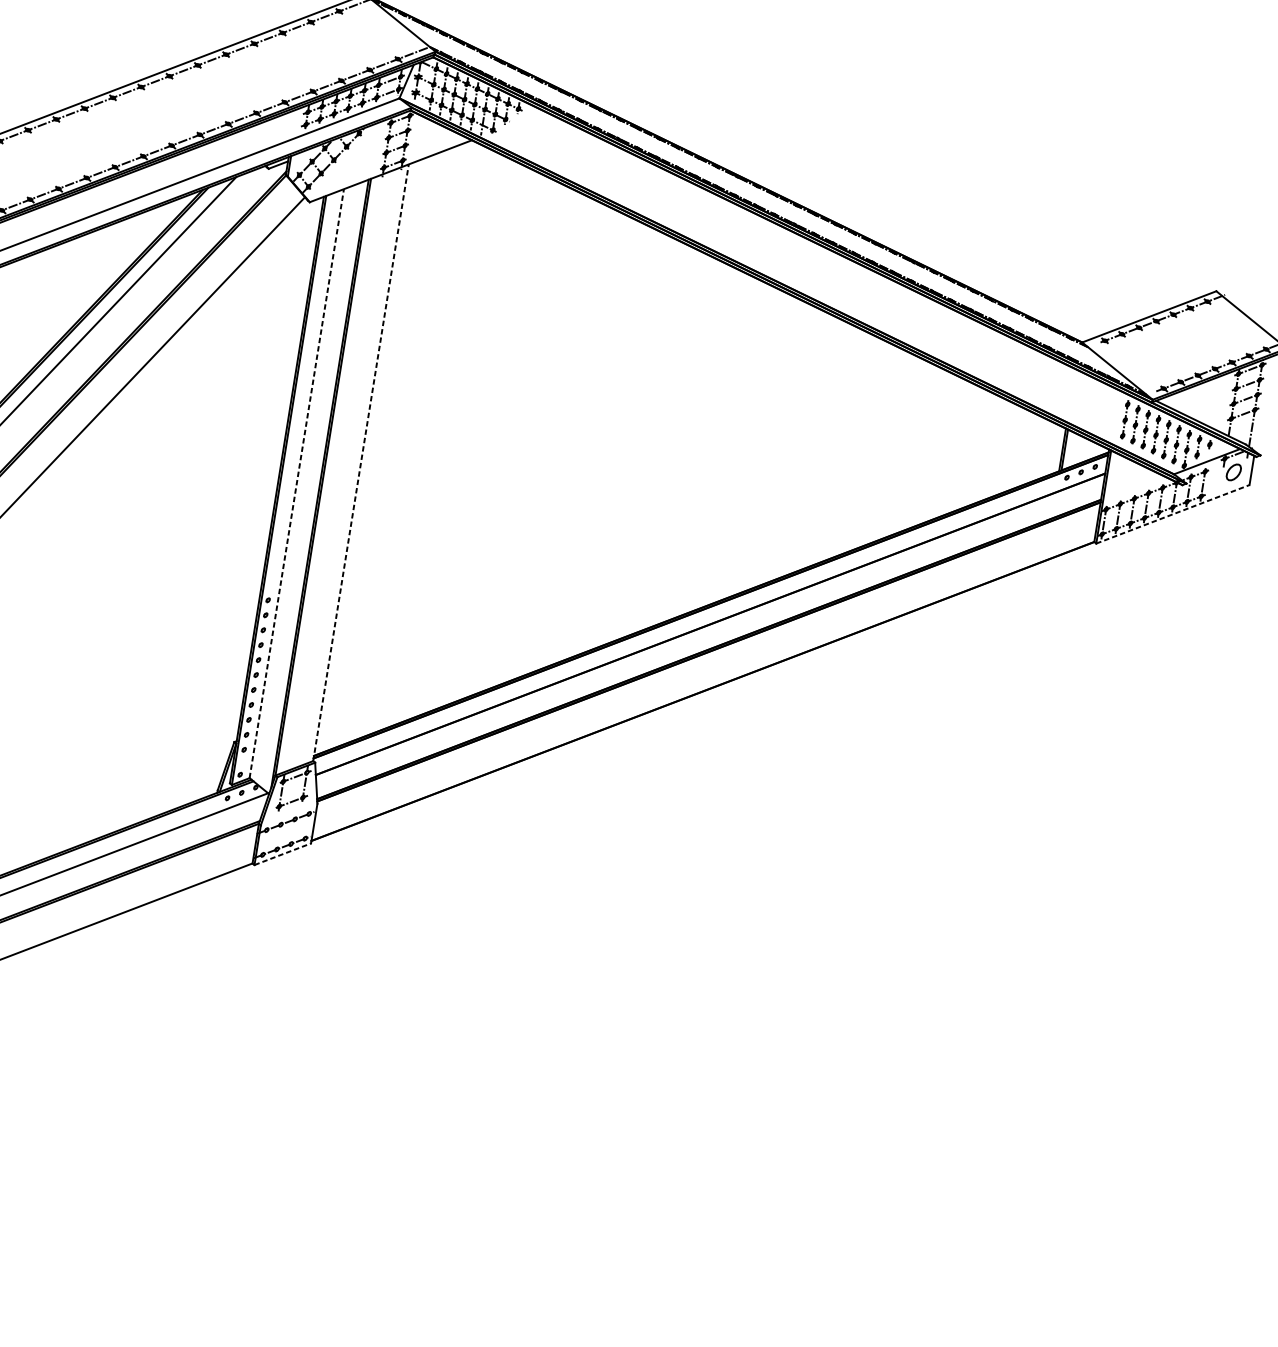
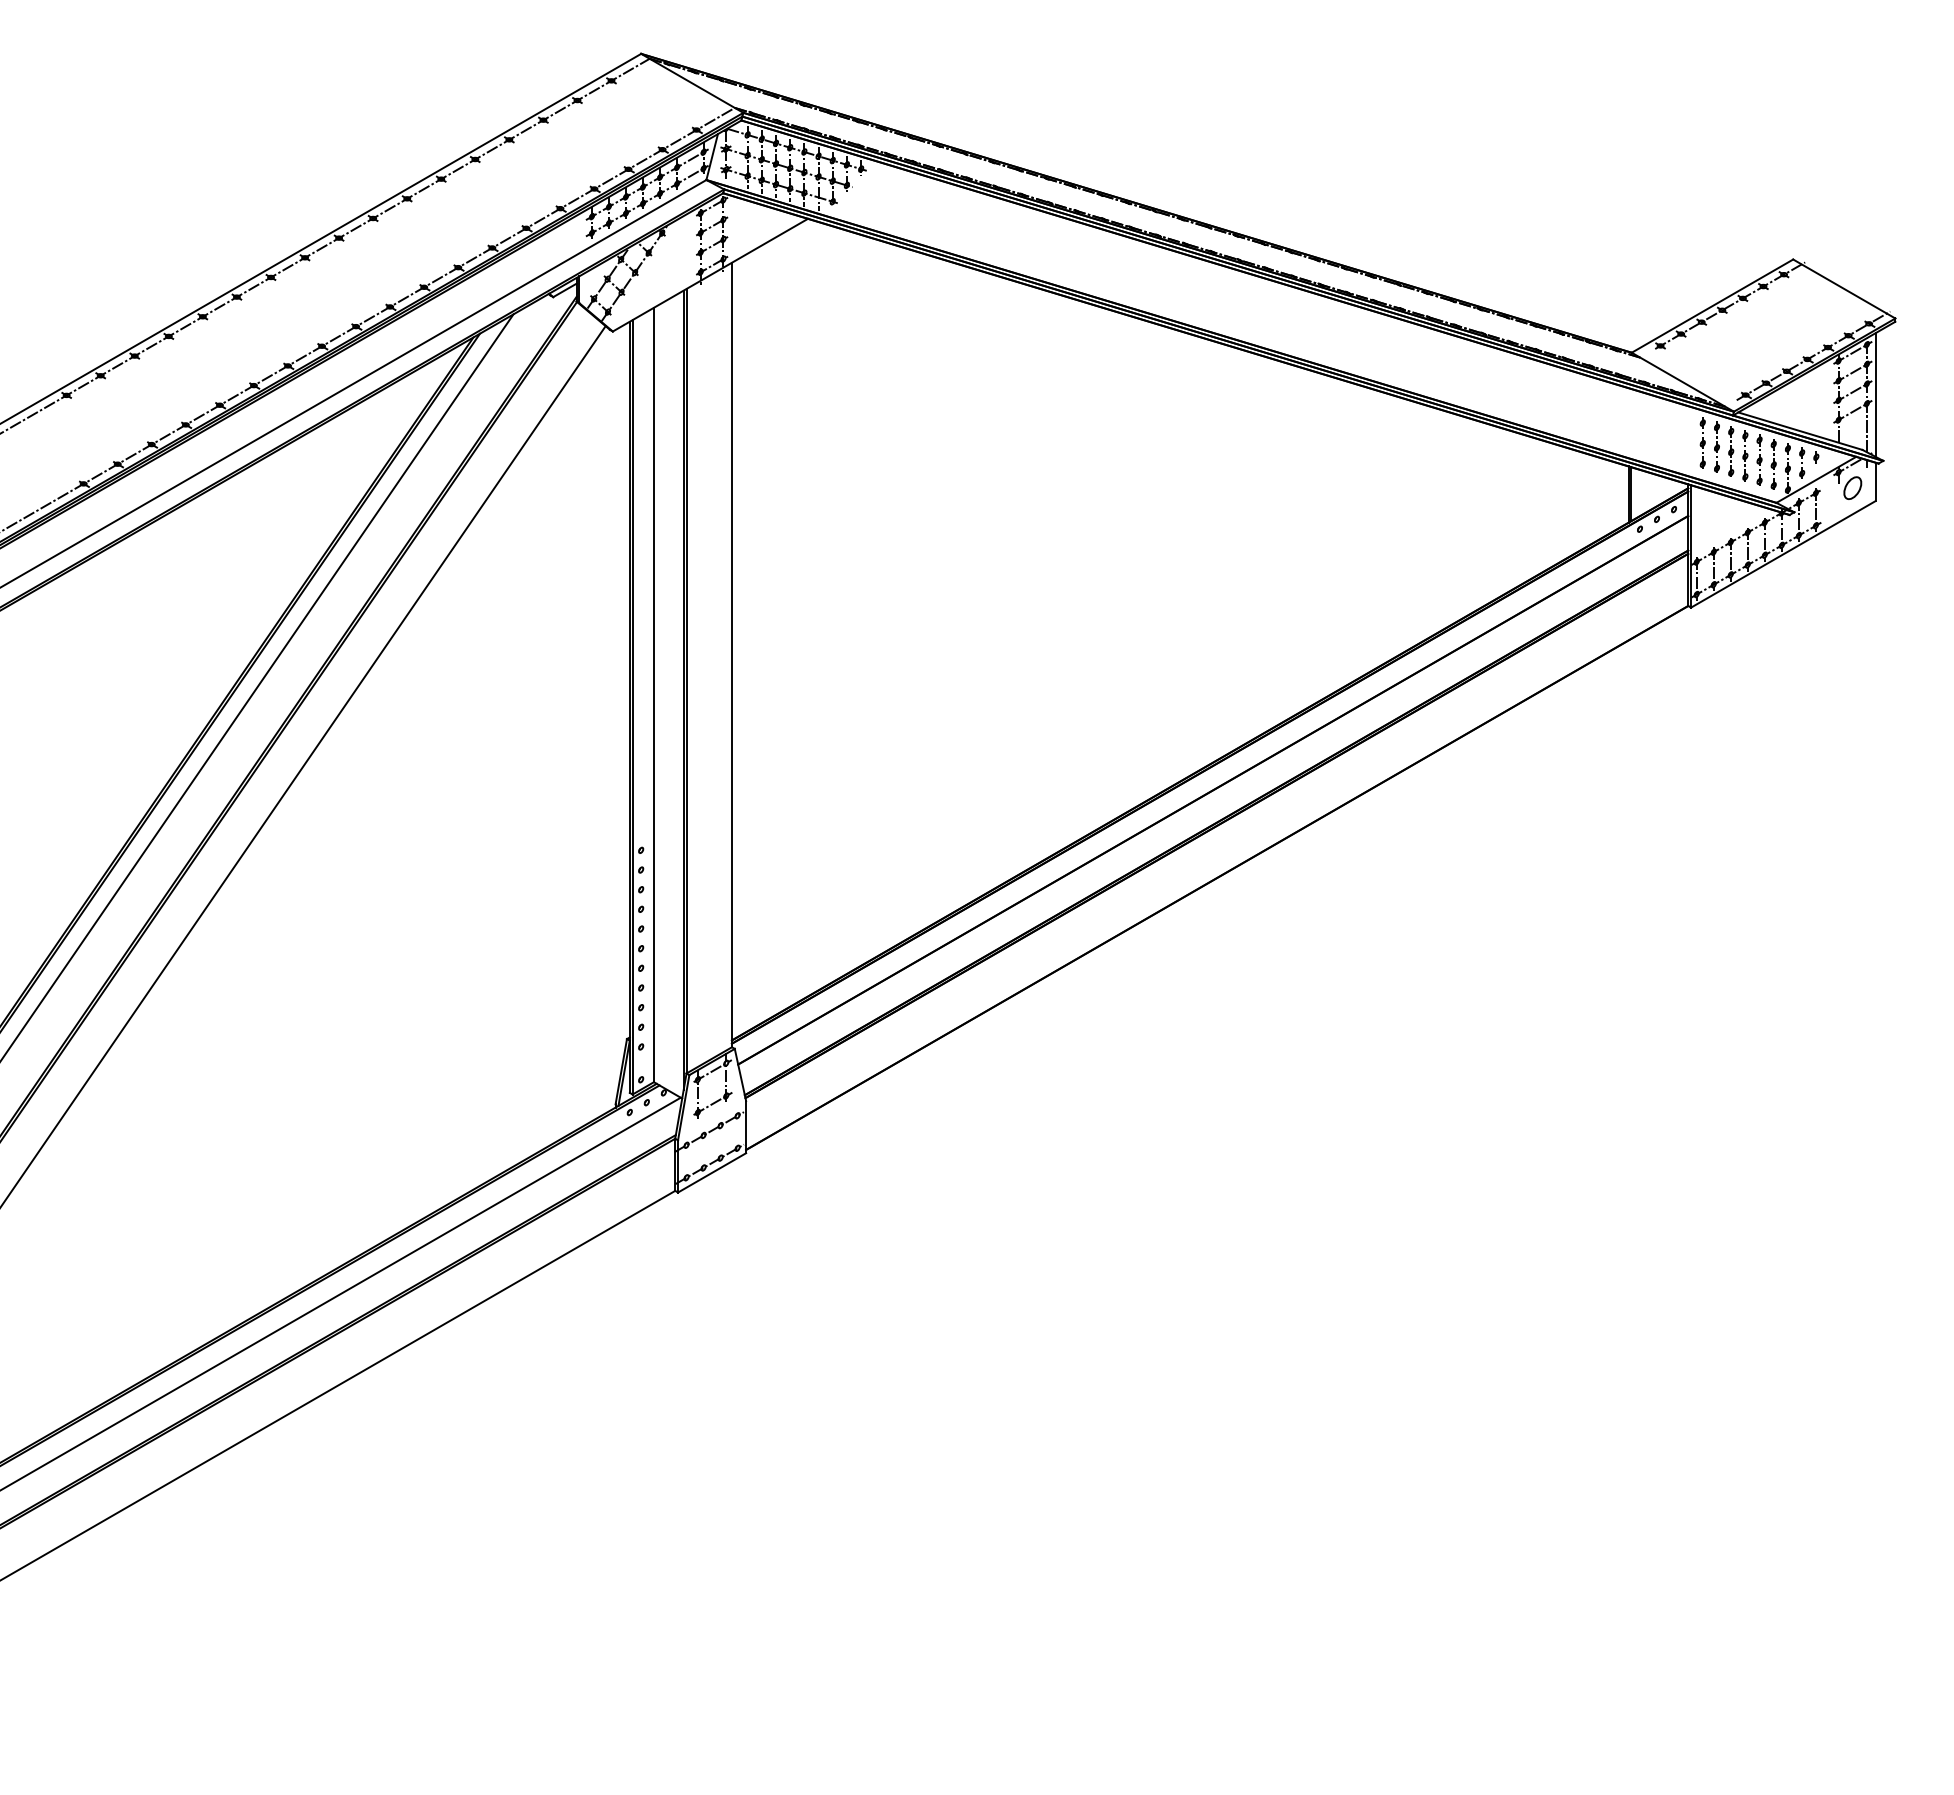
line: (1262, 403) -> (1875, 394), added
line: (360, 462) -> (731, 654), dashed -> solid
line: (296, 483) -> (653, 694), dashed -> solid
line: (1173, 514) -> (1783, 554), dashed -> solid
line: (283, 854) -> (712, 1172), dashed -> solid

